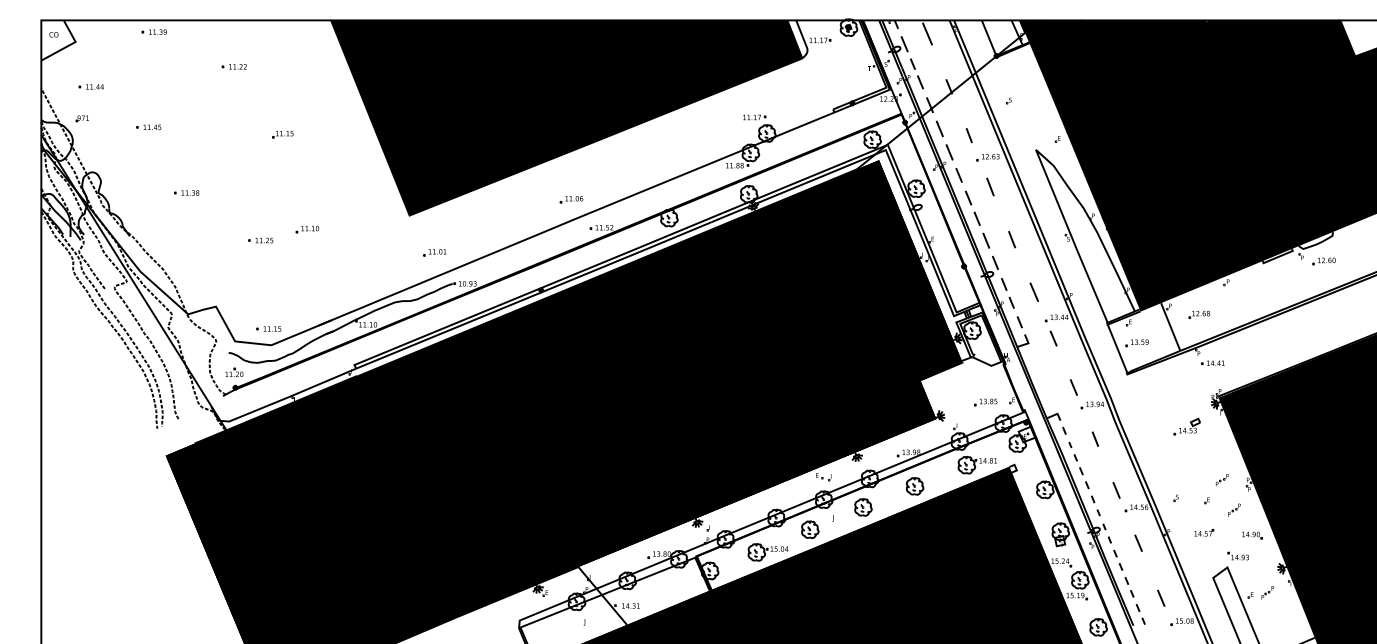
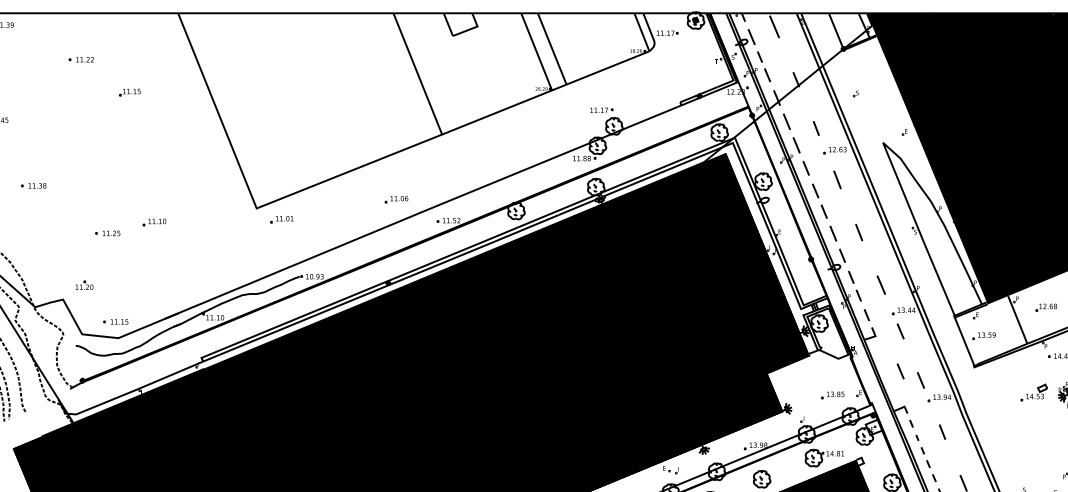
fill: (566, 117) -> (413, 110), removed
part: (282, 134) -> (129, 92), moved
part: (571, 199) -> (396, 199), moved
part: (434, 252) -> (281, 219), moved
part: (234, 371) -> (84, 284), moved
line: (1053, 378) -> (900, 371), added
part: (1186, 426) -> (1033, 392), moved

